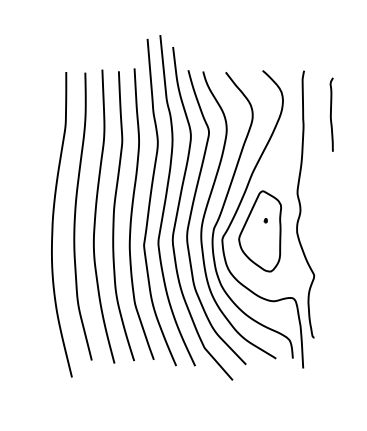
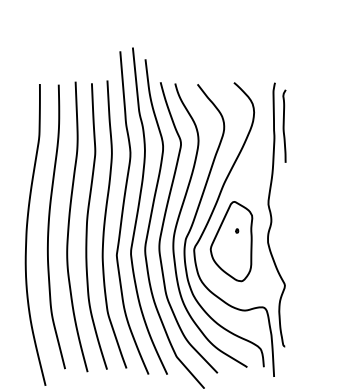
curve: (331, 114) -> (284, 126), moved

